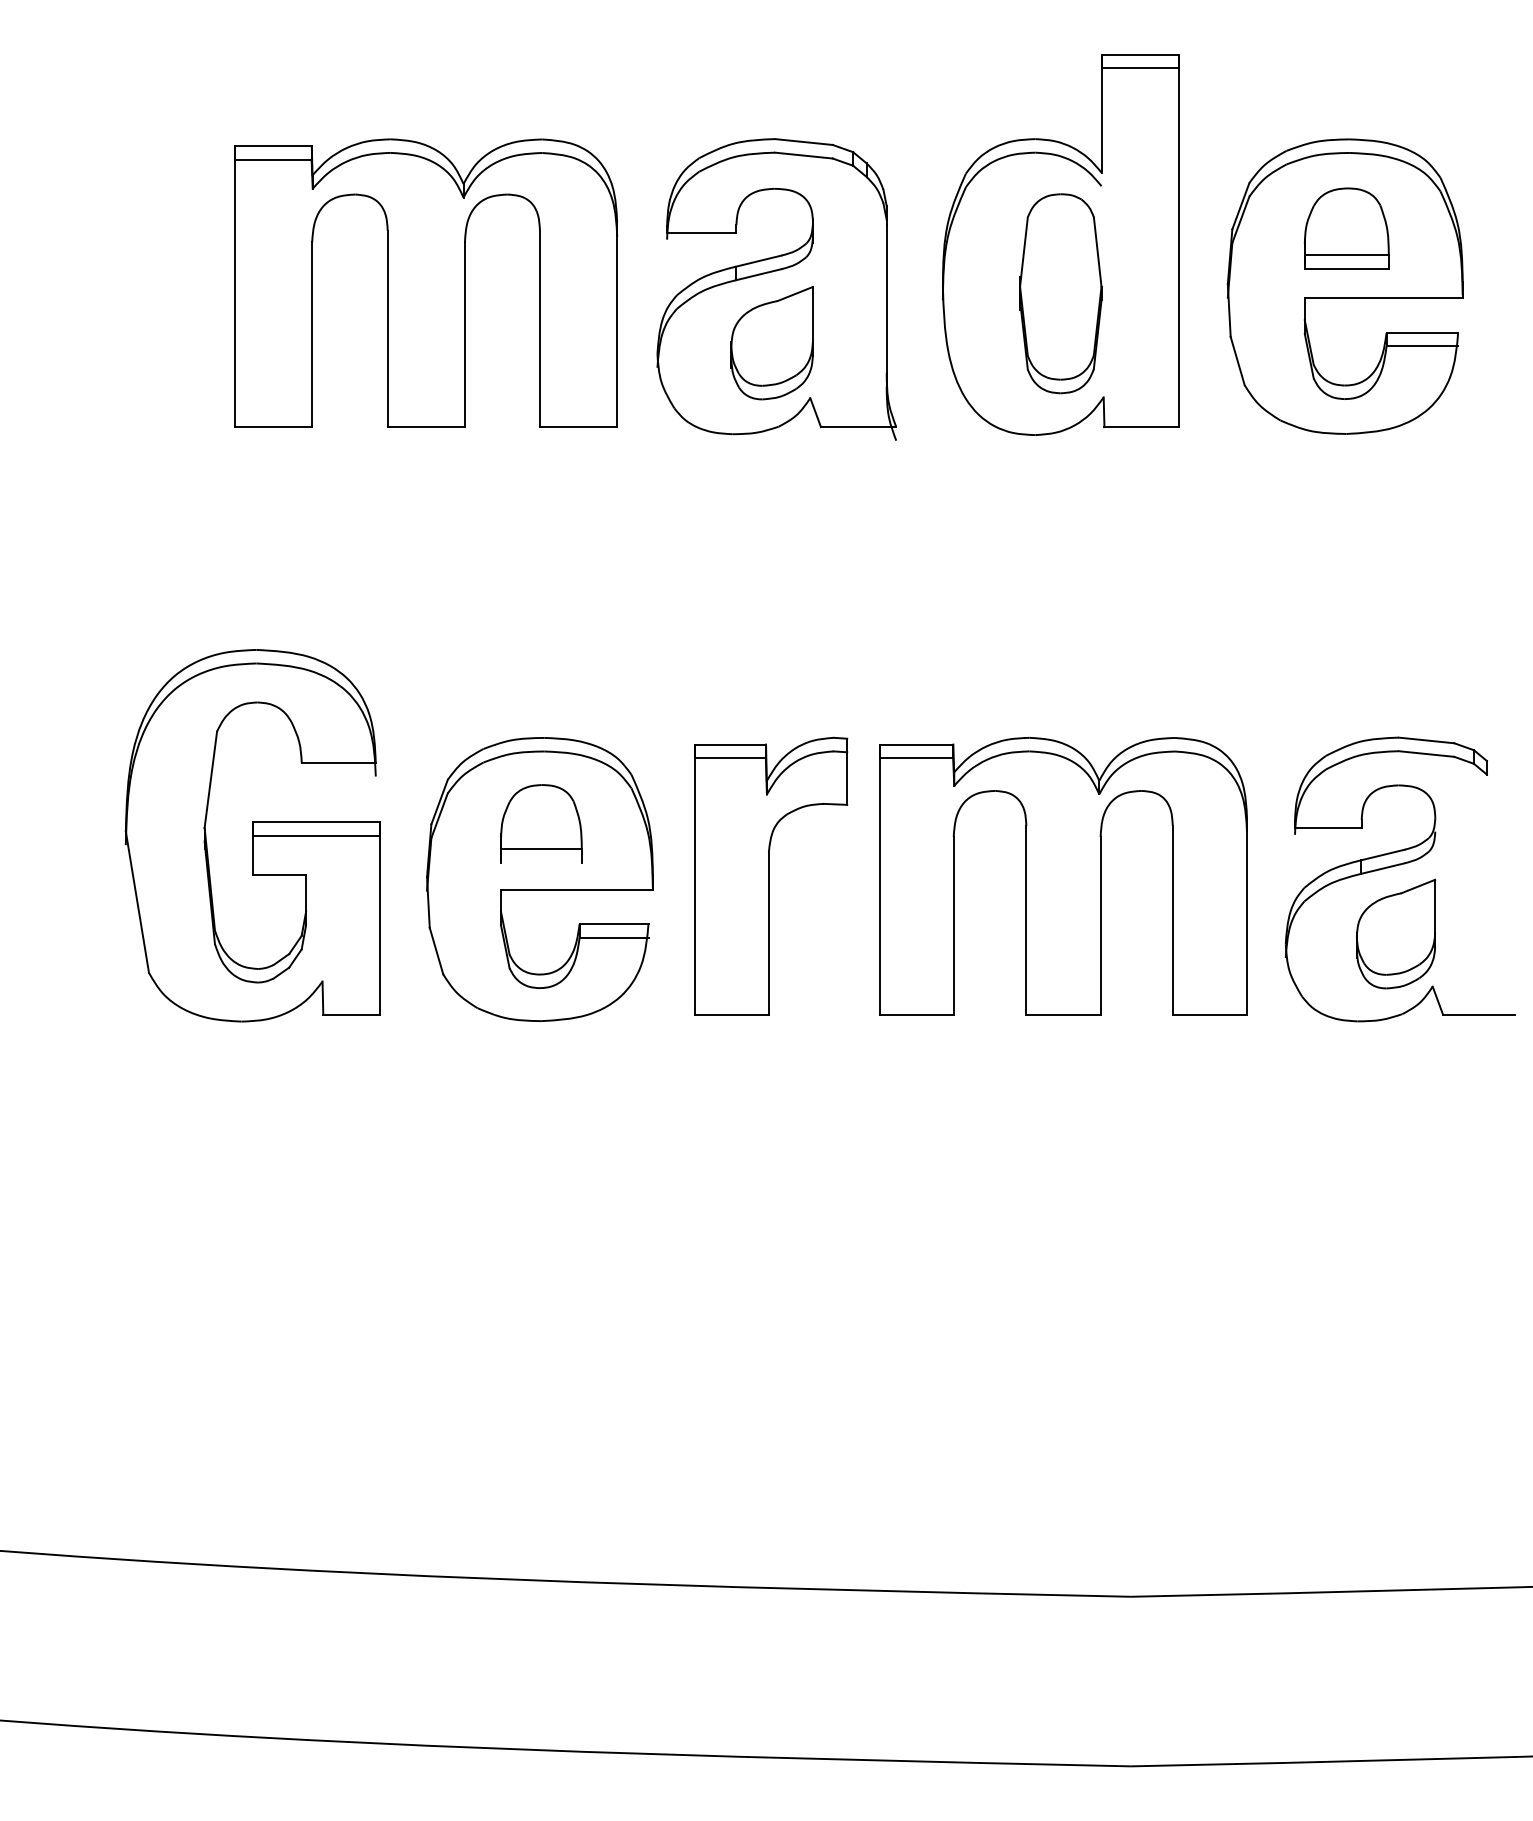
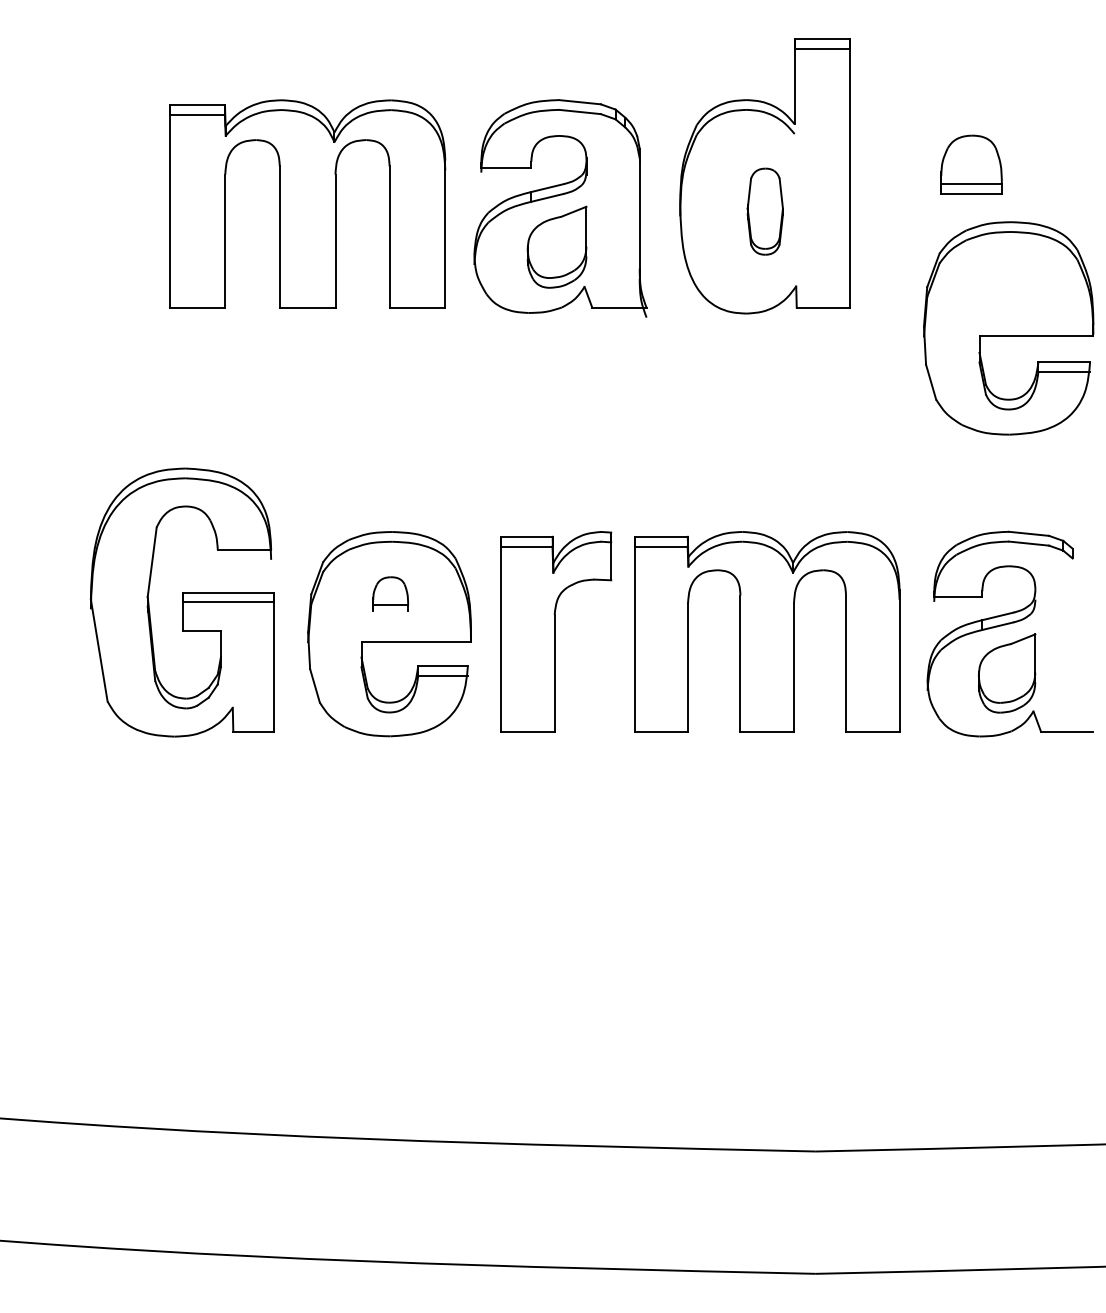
part: (1344, 286) -> (1008, 328), moved
part: (1060, 293) -> (765, 211), size x0.6
part: (541, 823) -> (390, 593), size x0.6

